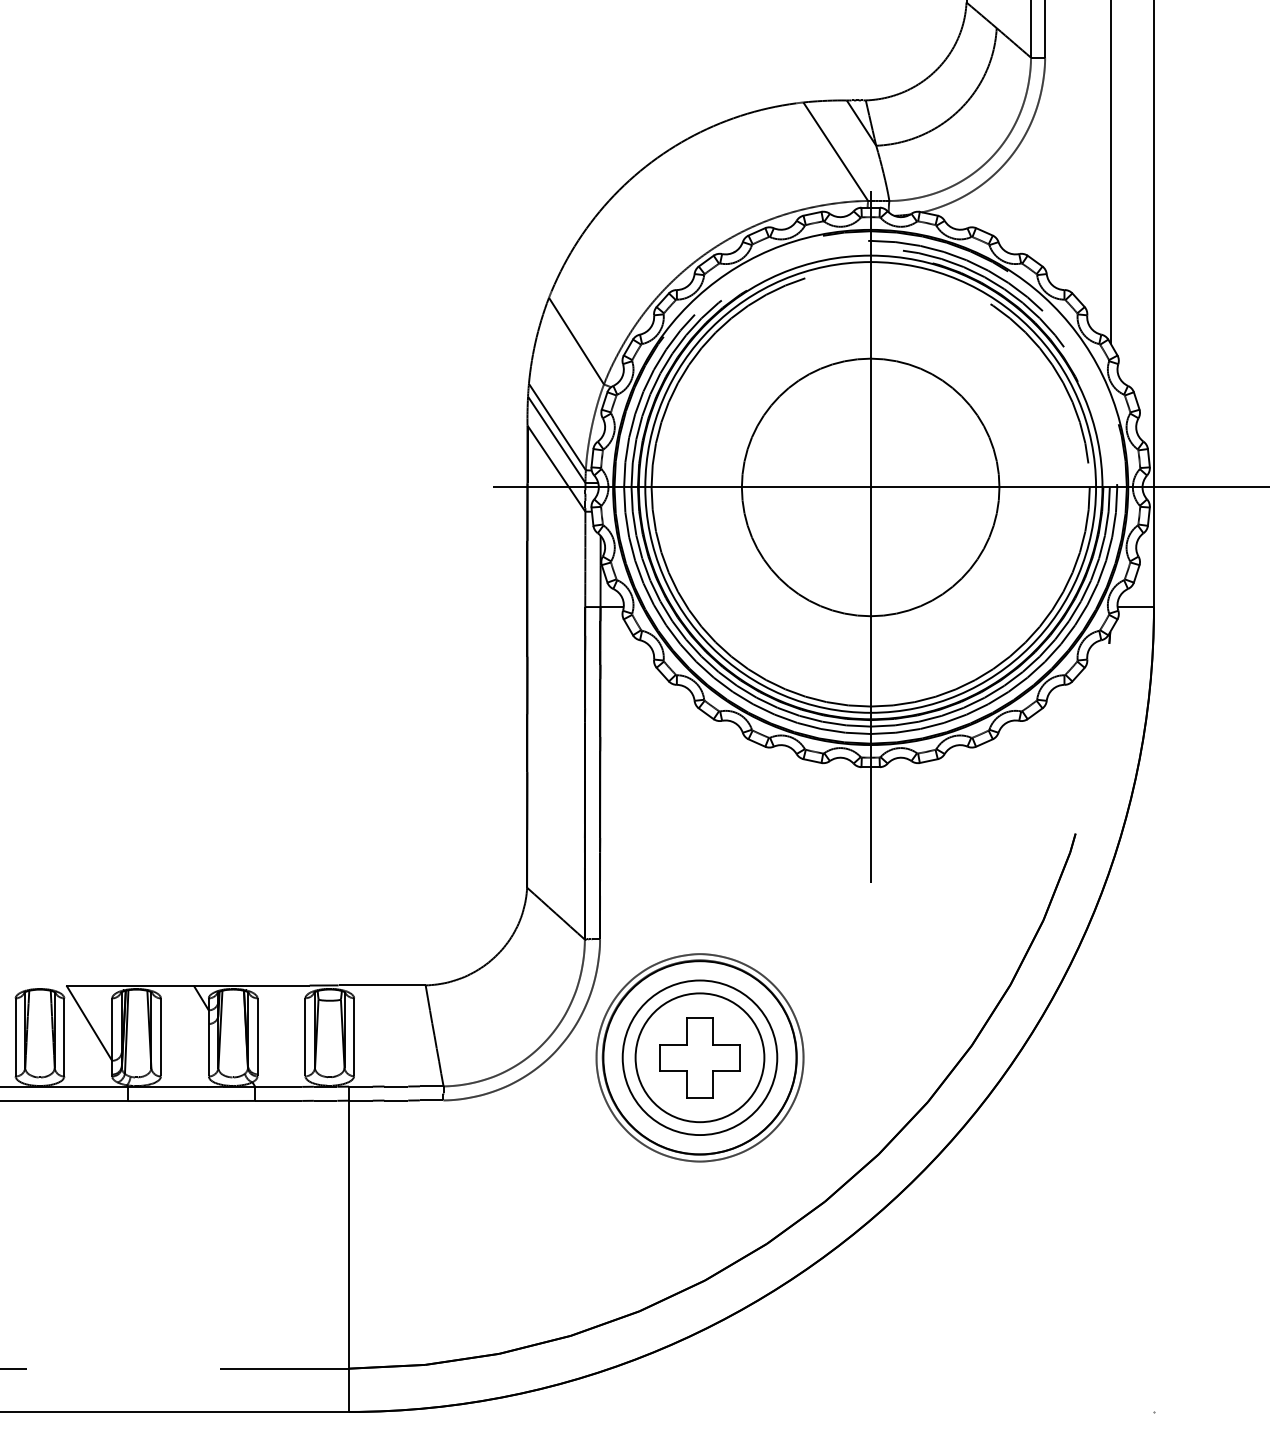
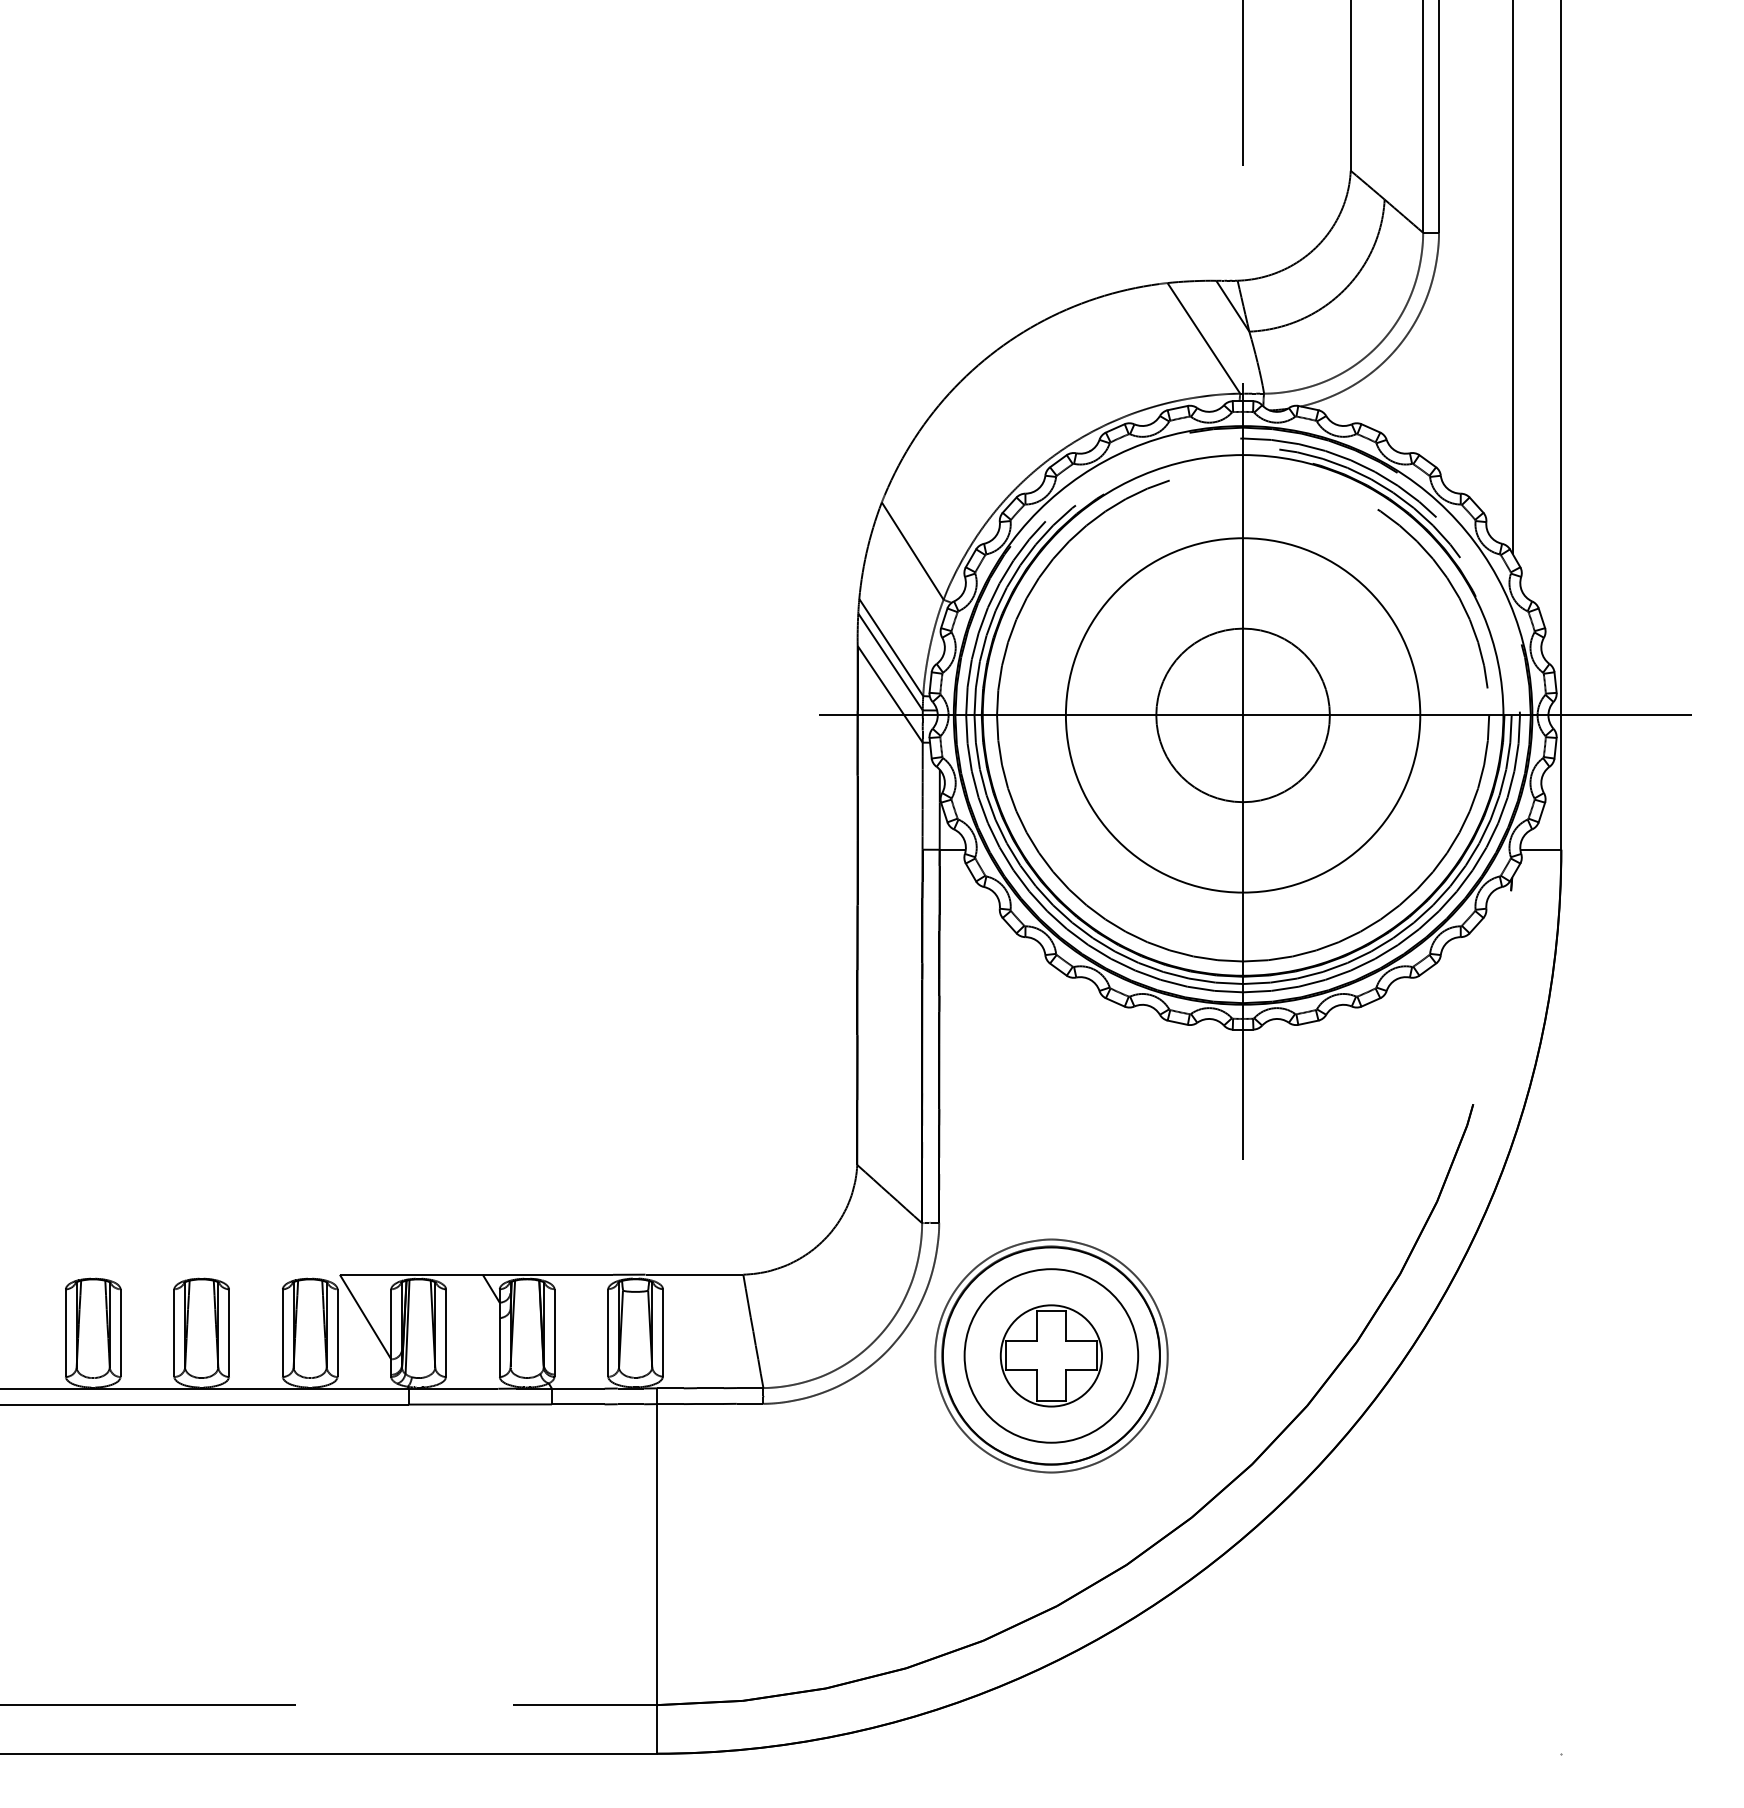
circle: (870, 487) -> (1242, 715), size x0.6
circle: (870, 487) -> (1242, 715), size x0.7
circle: (700, 1057) -> (1051, 1355), size x0.7

